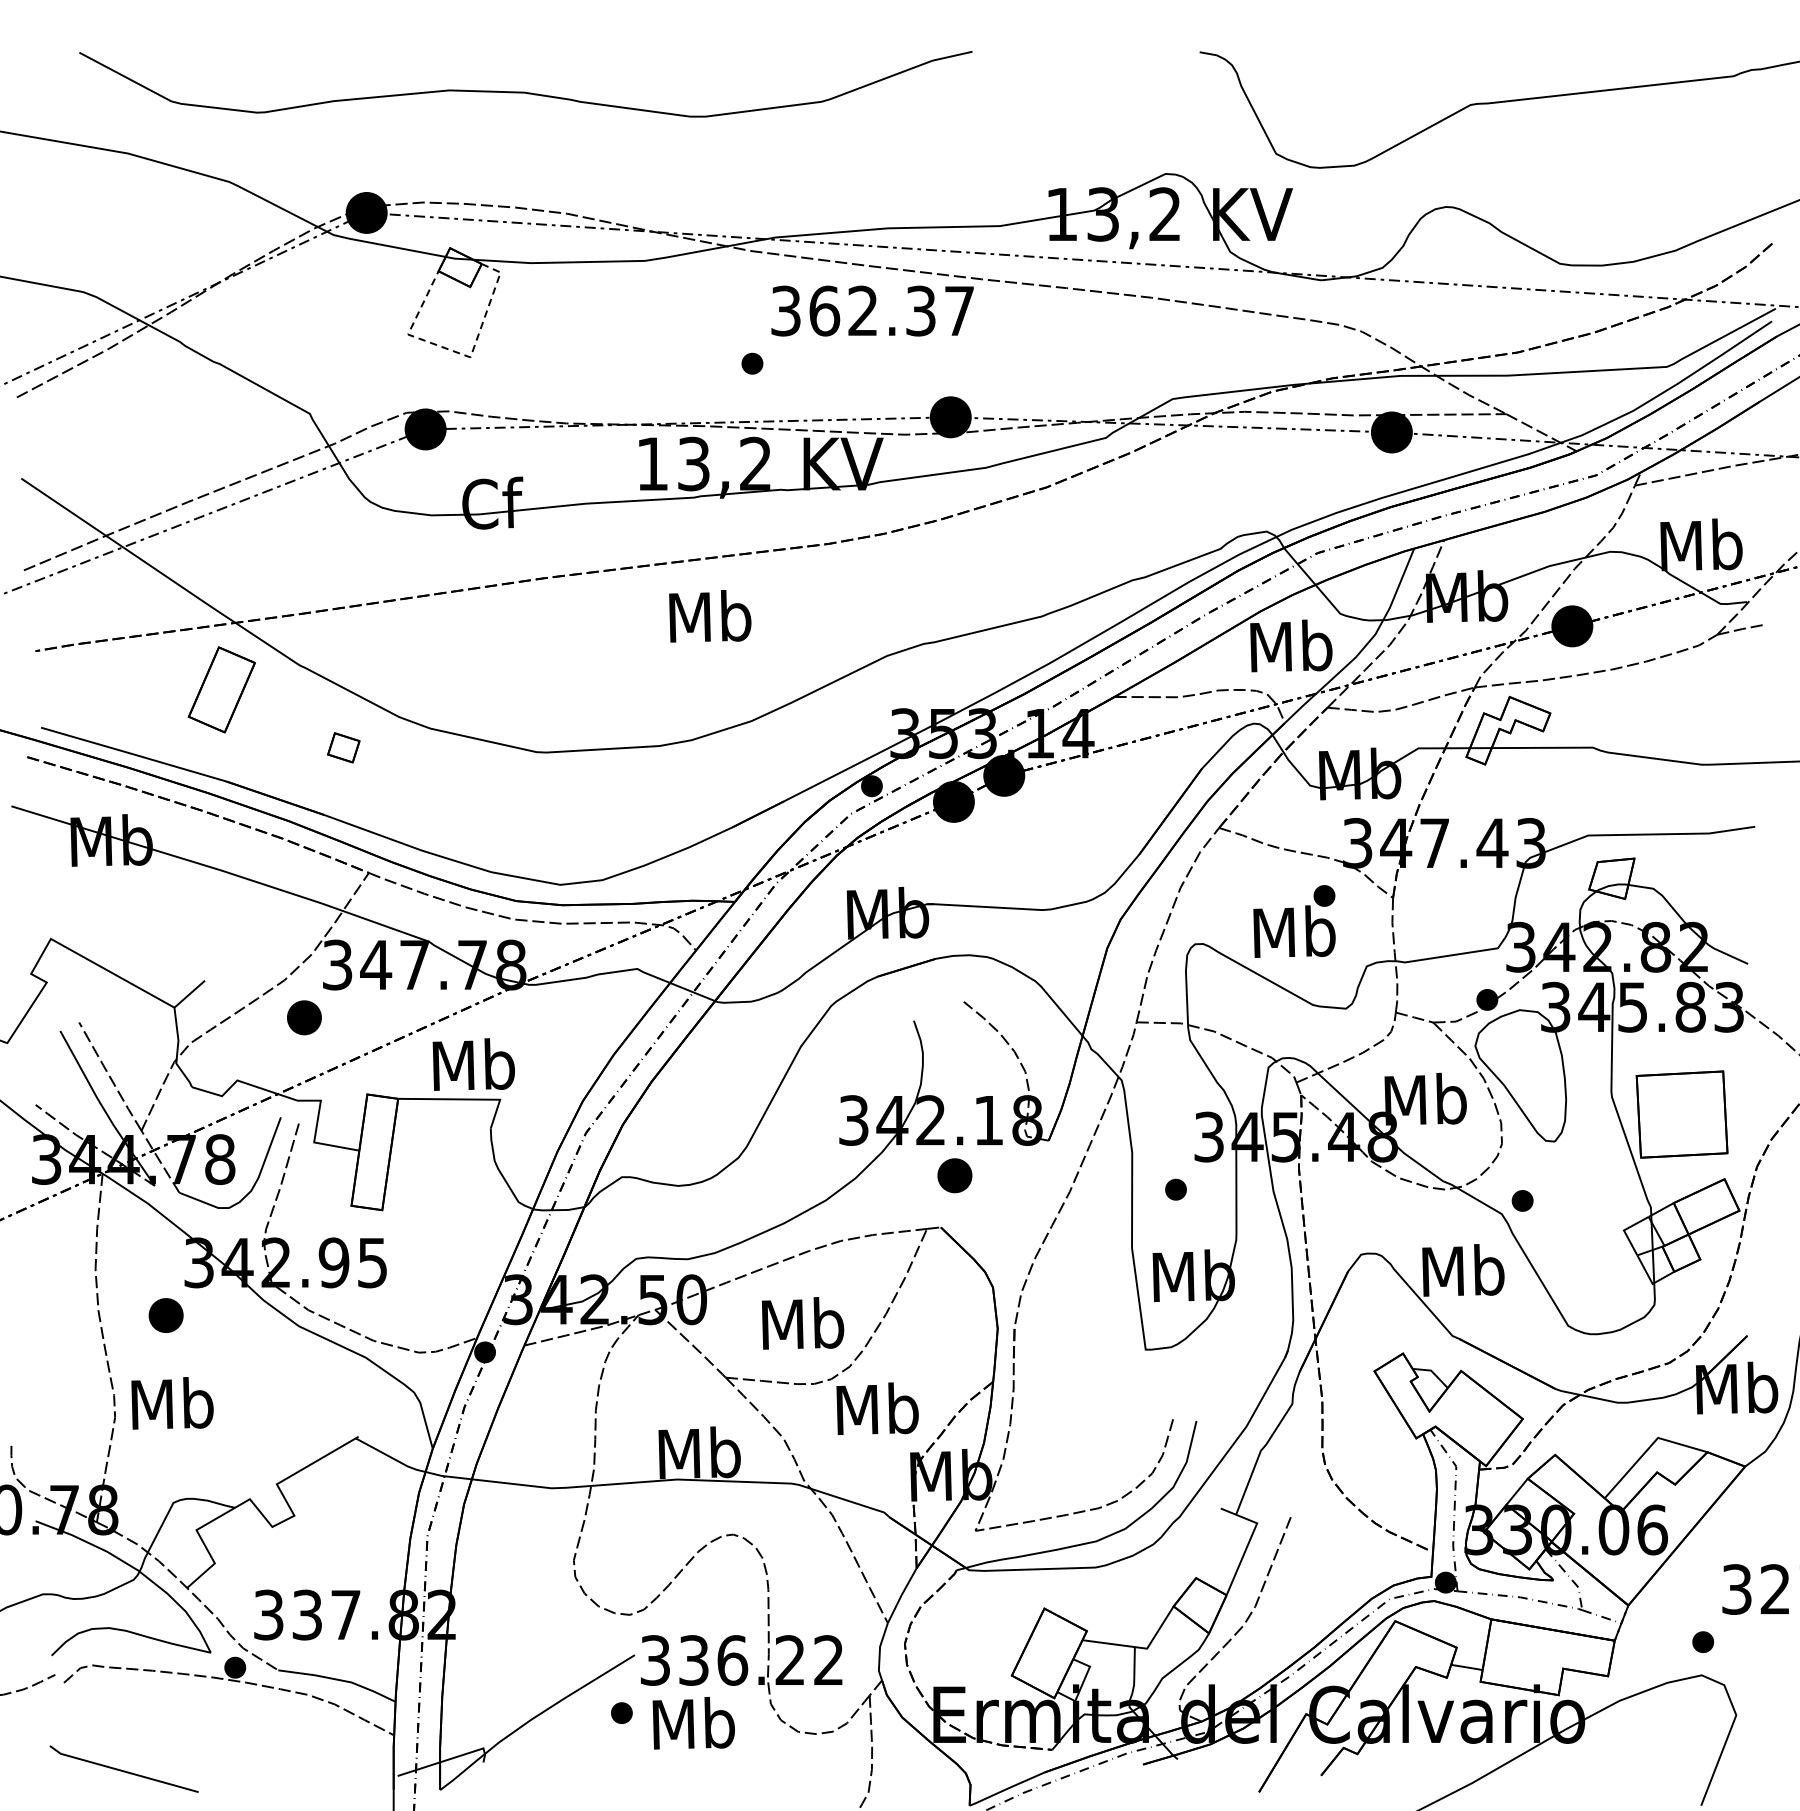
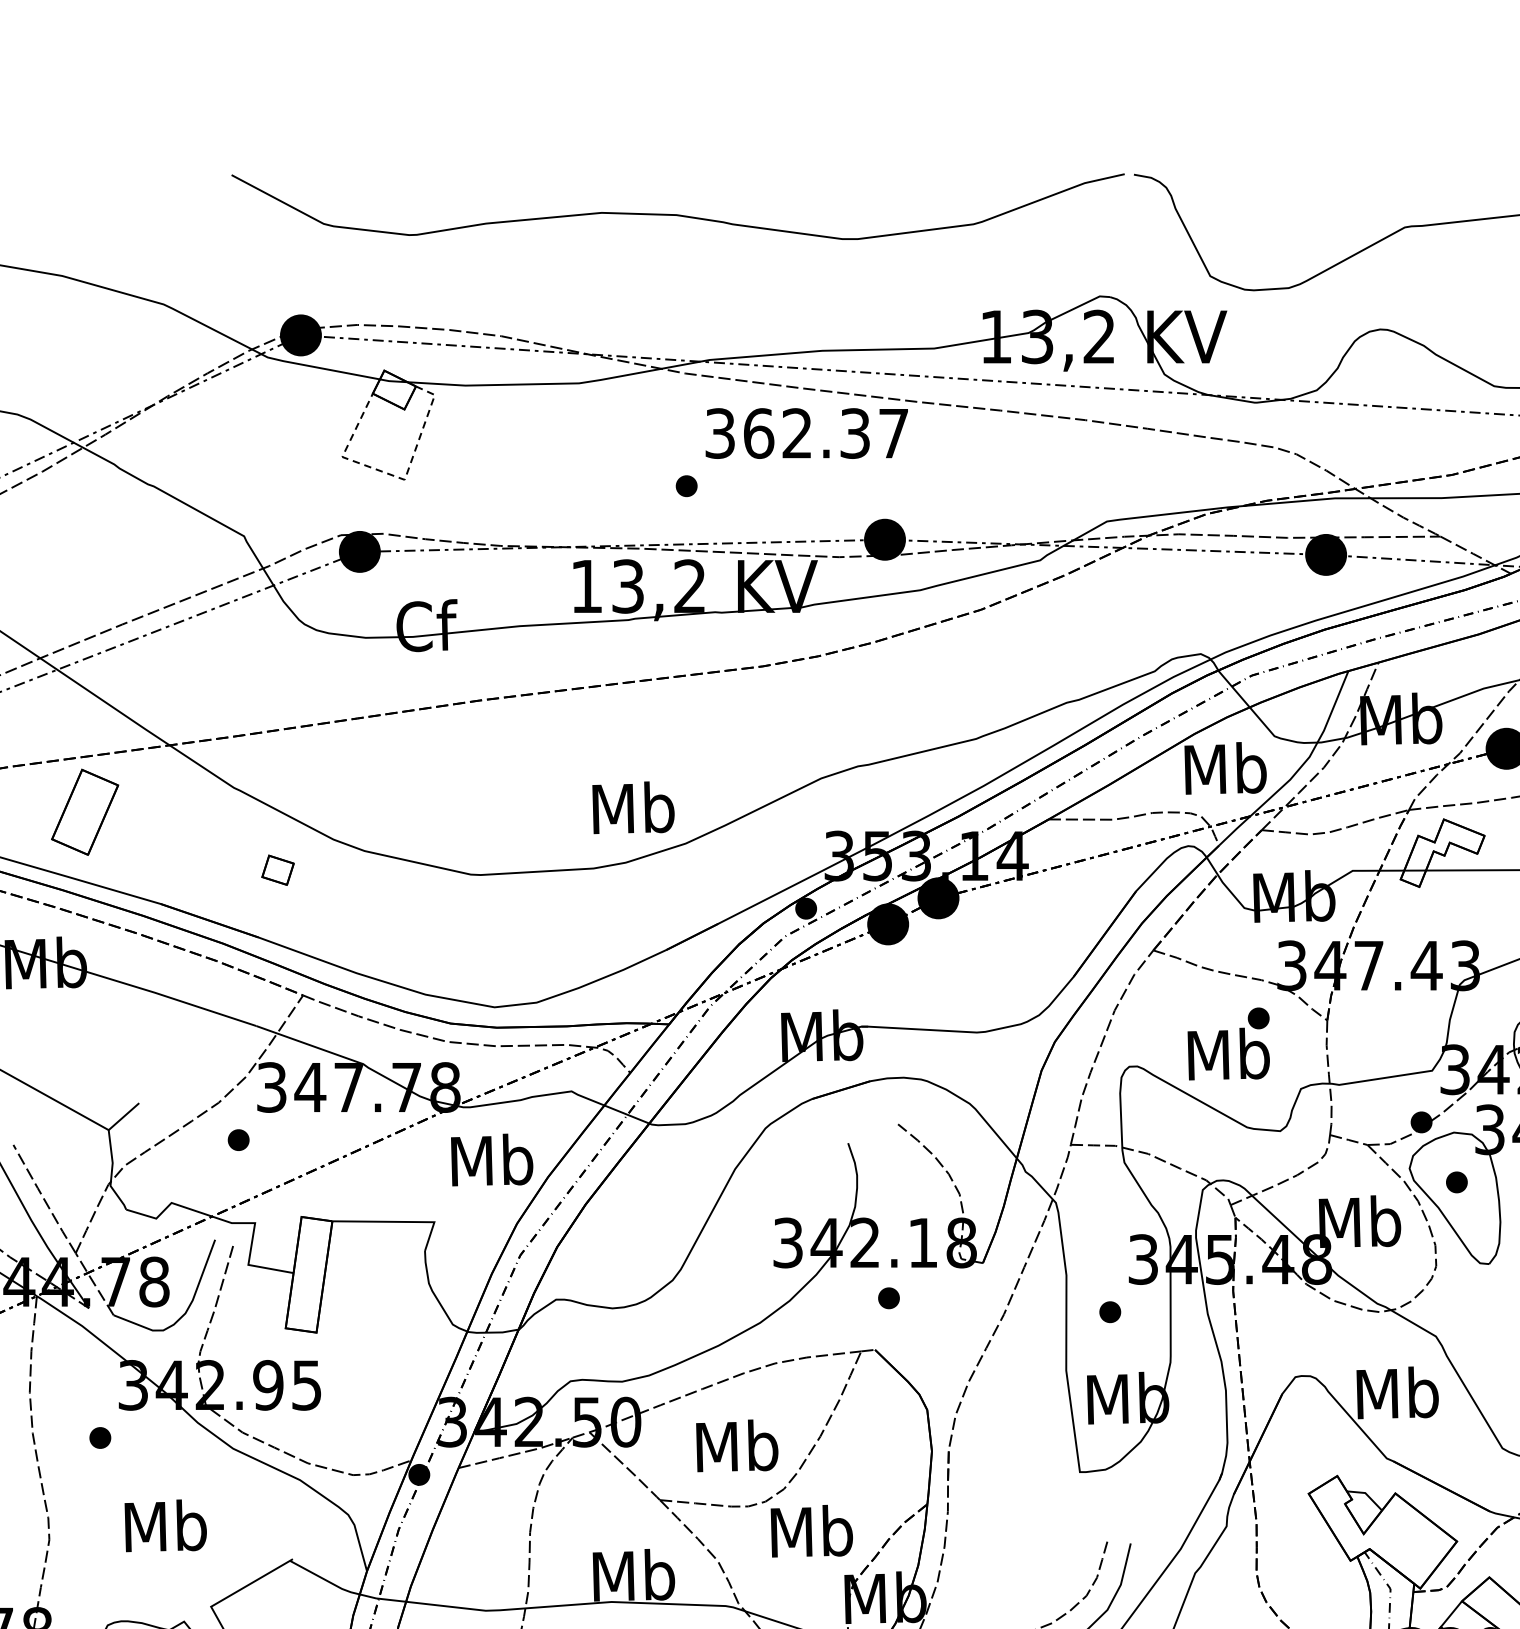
curve: (525, 91) -> (677, 213), moved
text: (710, 616) -> (633, 807), moved
part: (221, 689) -> (84, 811), moved
part: (304, 1017) -> (238, 1139), size x0.62
text: (473, 1064) -> (491, 1159), moved
part: (954, 1175) -> (888, 1297), size x0.62
part: (1522, 1200) -> (1456, 1181), moved
part: (165, 1315) -> (99, 1437), size x0.62
text: (172, 1403) -> (165, 1525), moved

